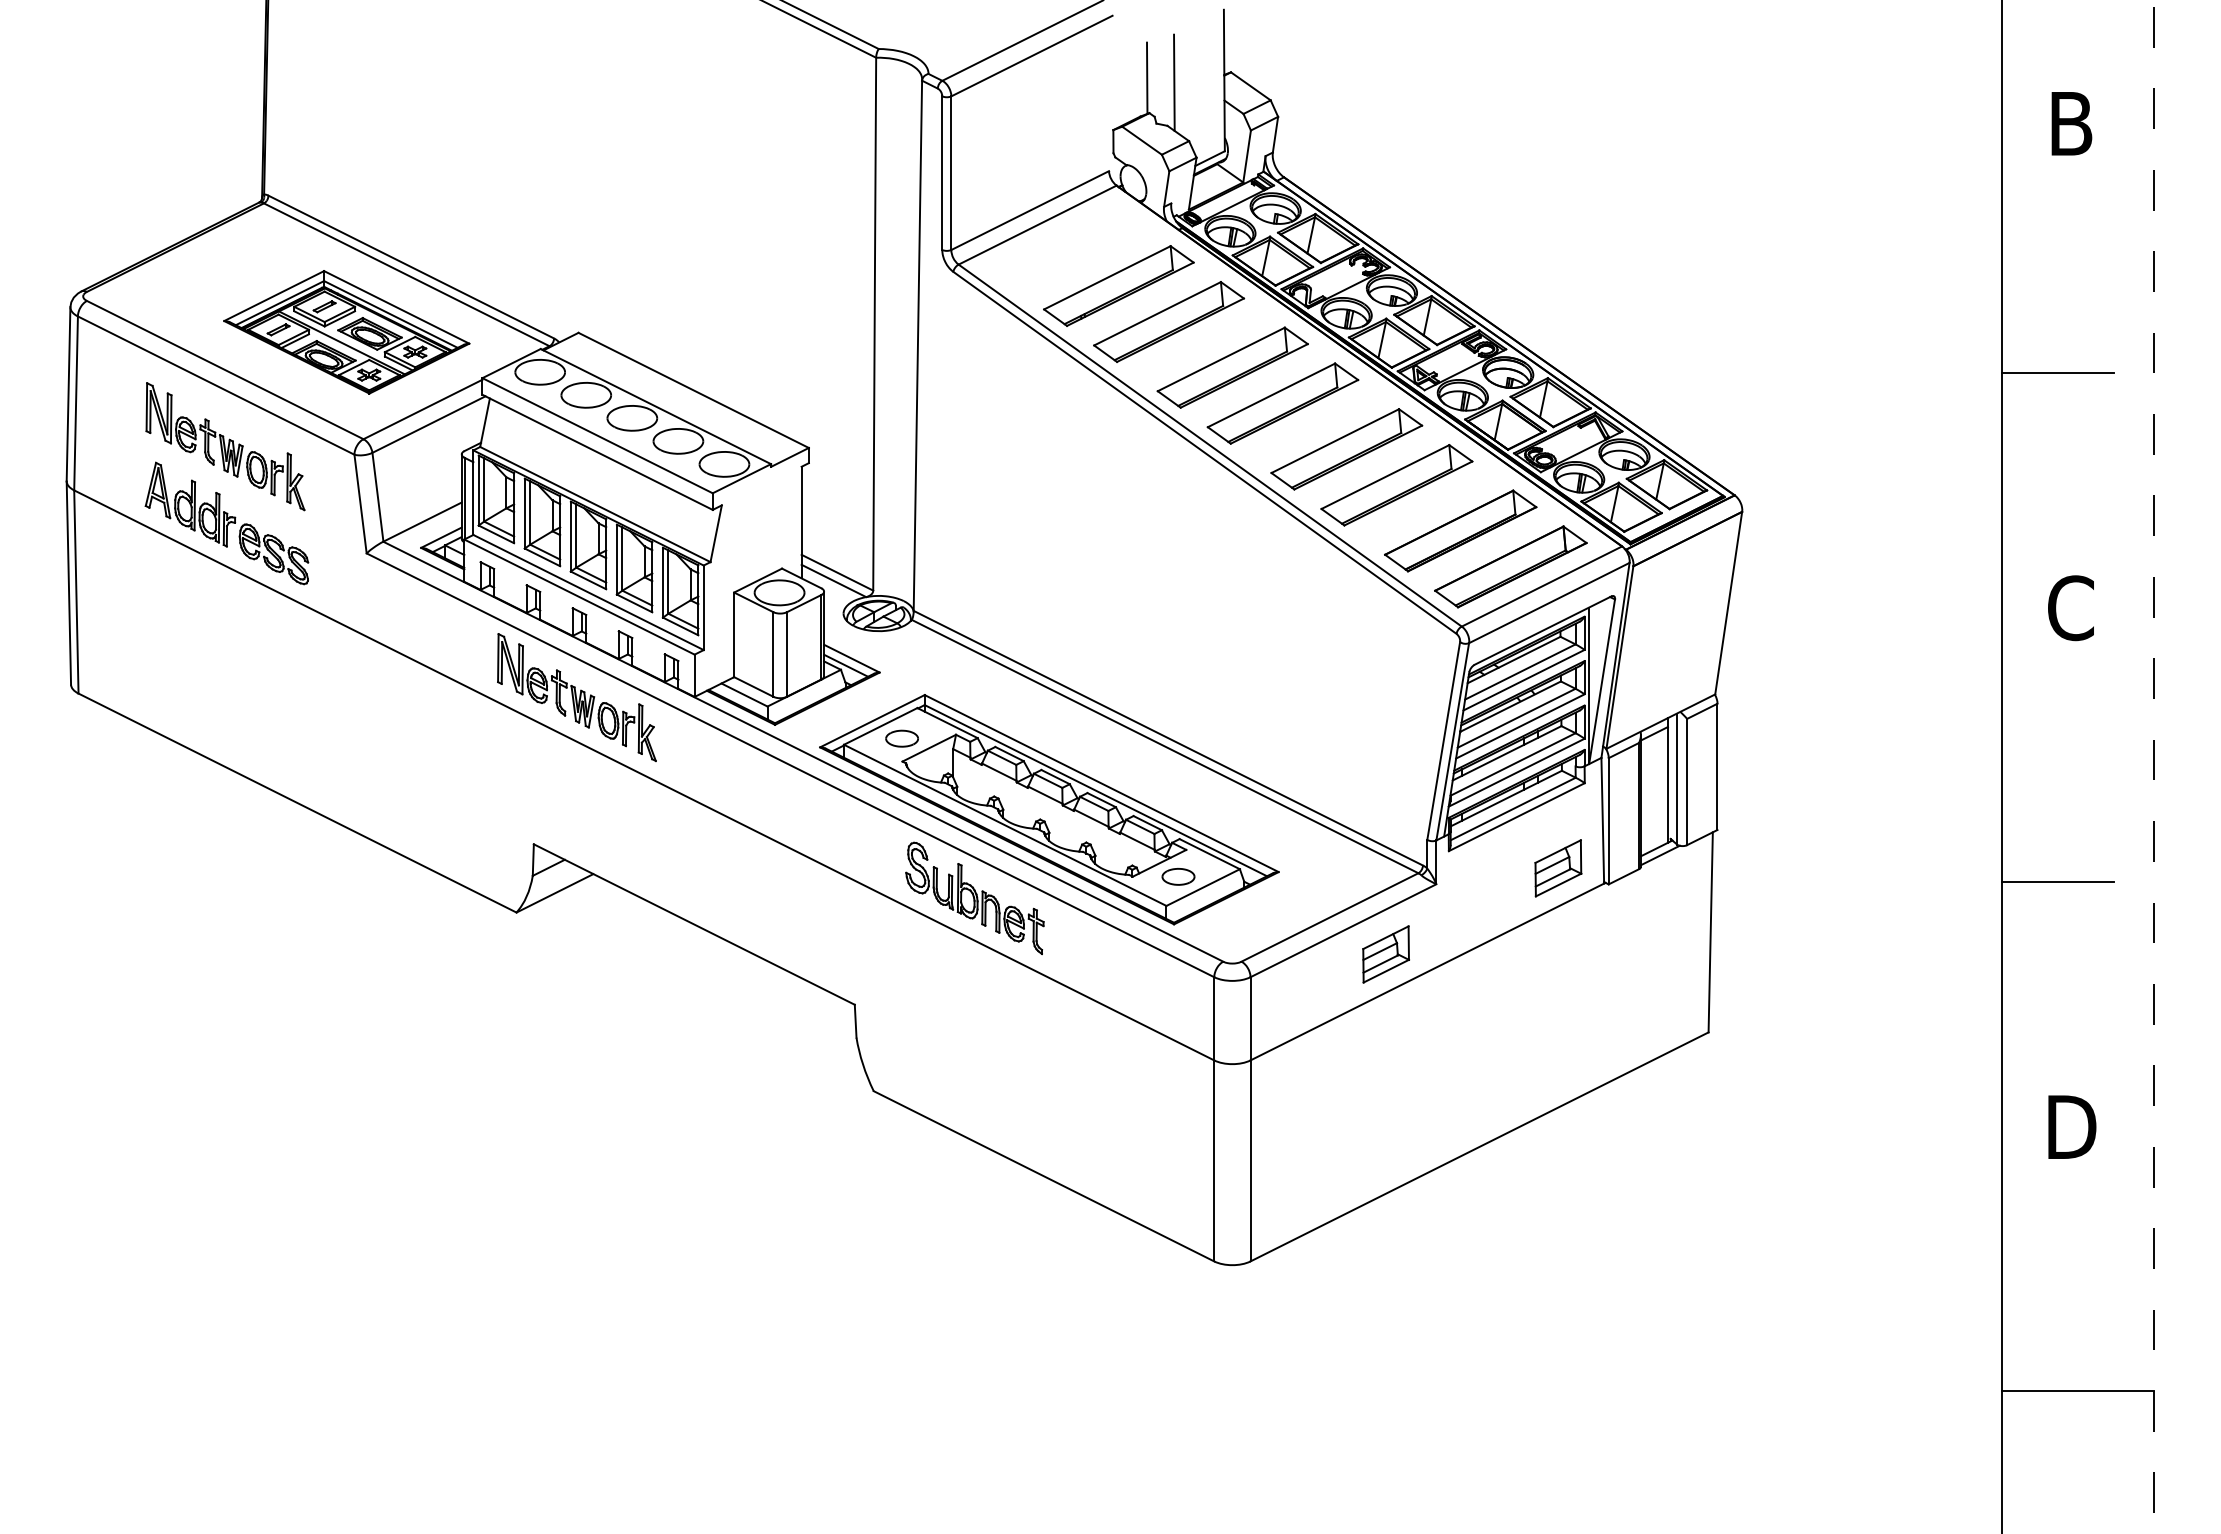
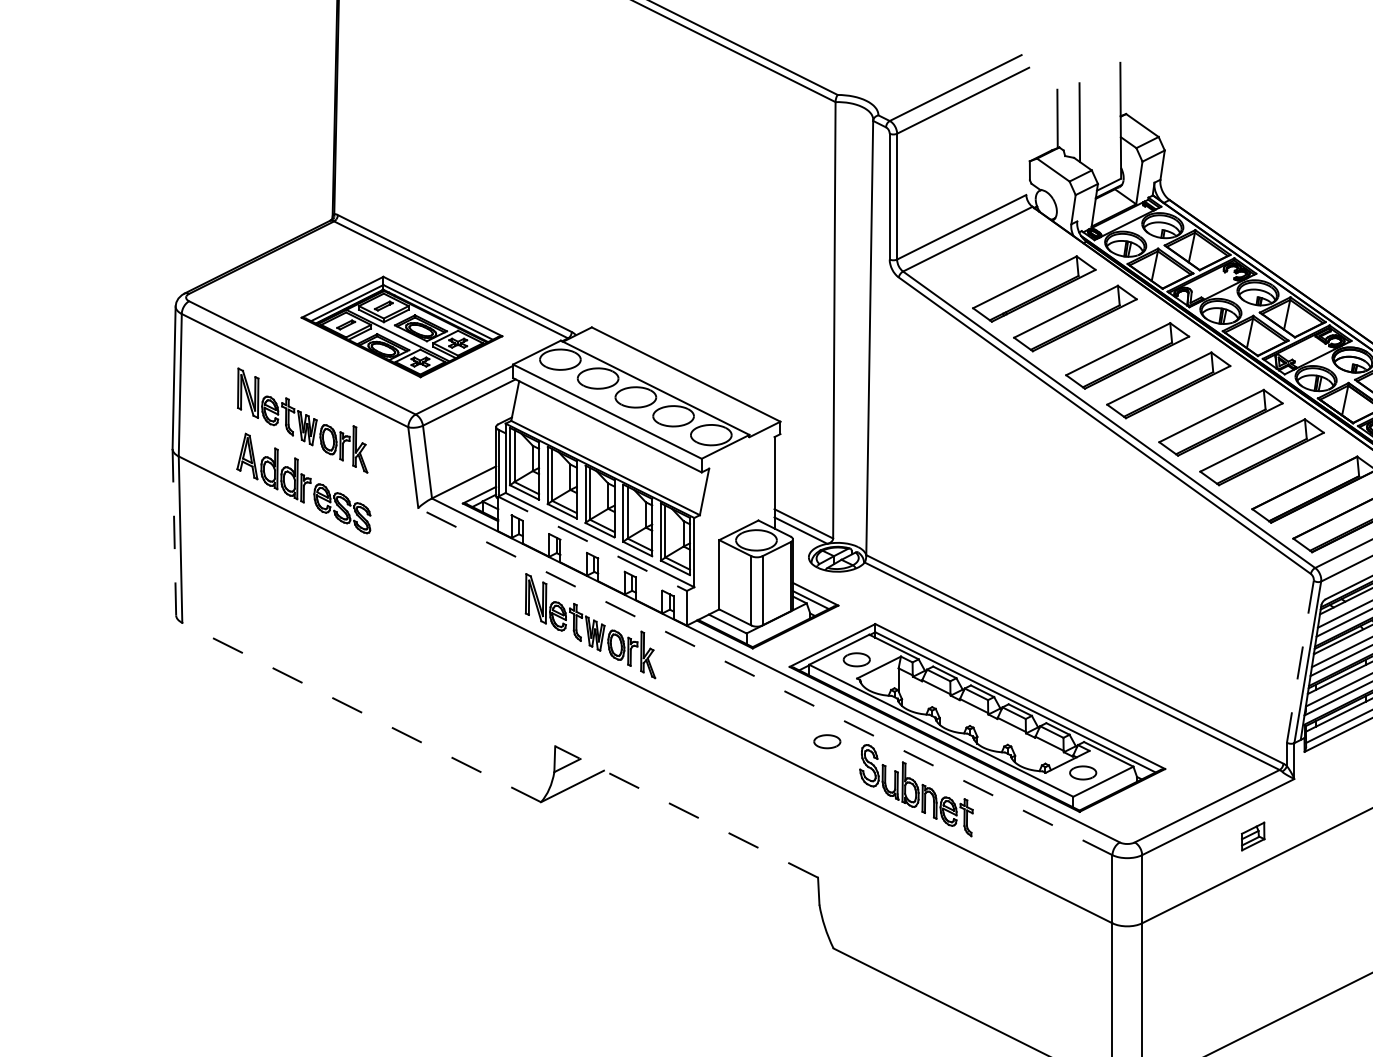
line: (68, 583) -> (174, 532), solid -> dashed
line: (579, 597) -> (592, 544), solid -> dashed
line: (1443, 741) -> (1300, 662), solid -> dashed
line: (790, 765) -> (765, 681), solid -> dashed
line: (297, 803) -> (361, 712), solid -> dashed
part: (865, 838) -> (826, 741), added
line: (693, 924) -> (685, 811), solid -> dashed
part: (1385, 954) -> (1252, 836), size x0.6

